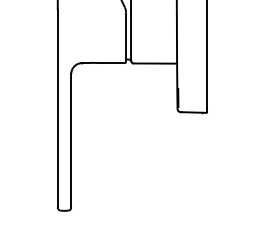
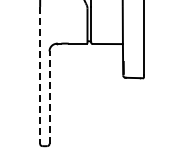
line: (58, 108) -> (40, 75), solid -> dashed
line: (71, 140) -> (49, 97), solid -> dashed

